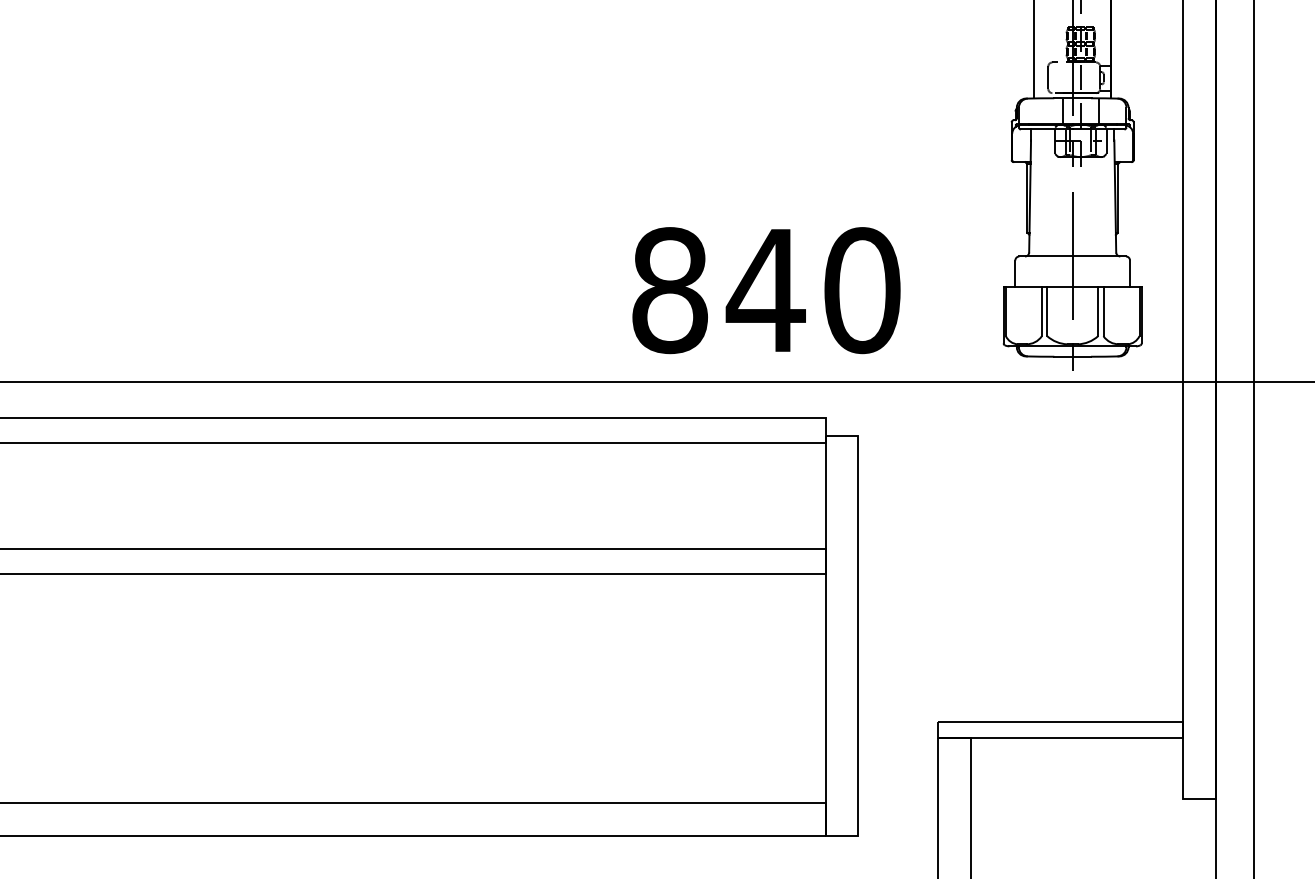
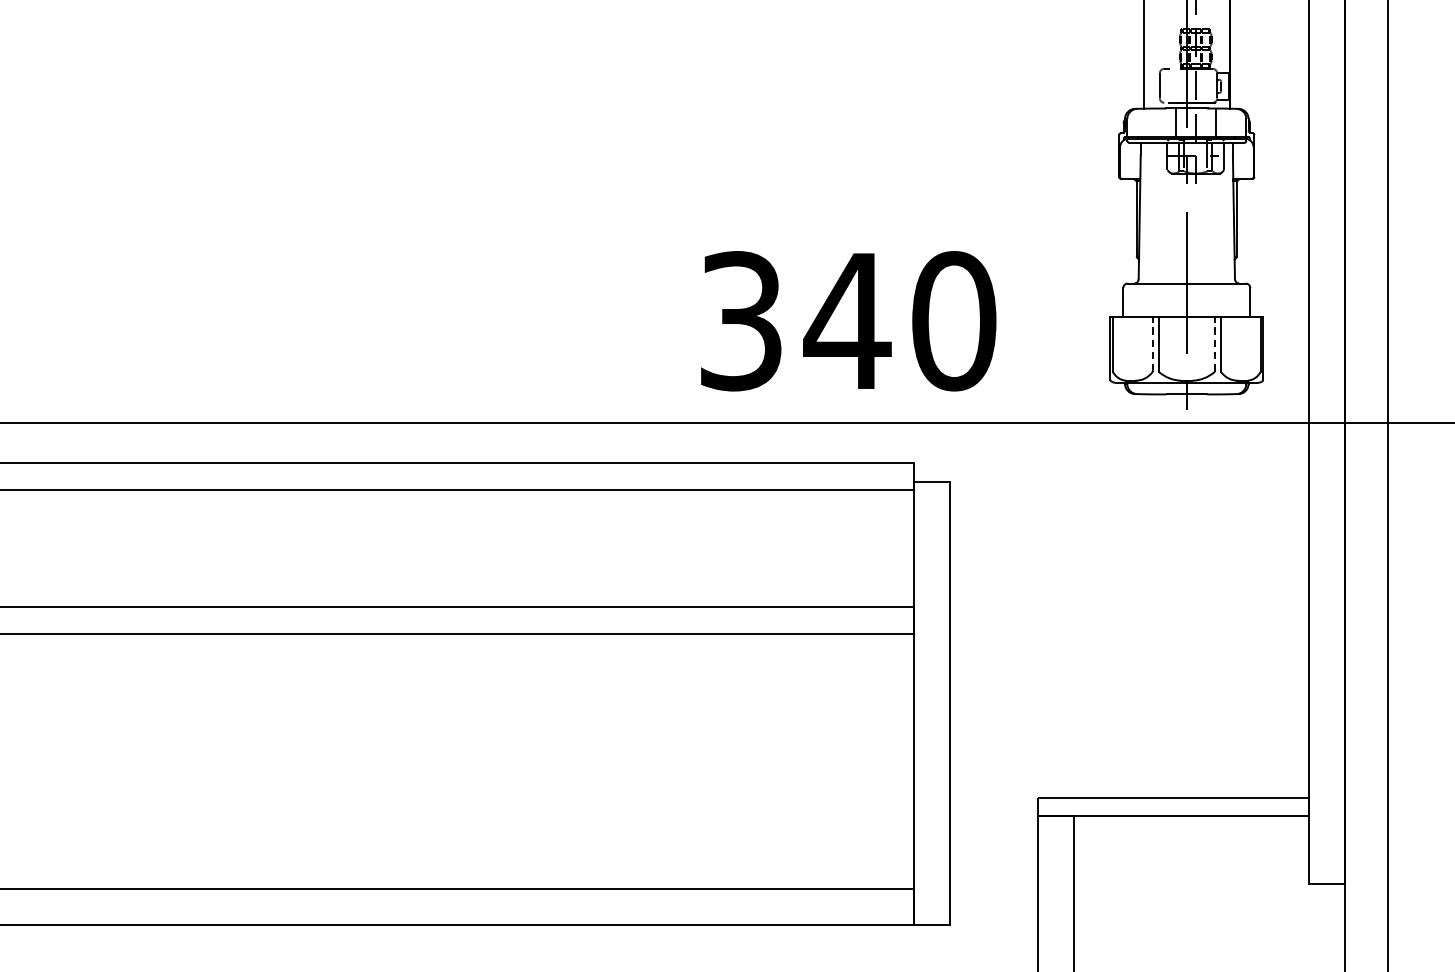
text: (669, 290) -> (740, 321), 840 -> 340
line: (1041, 311) -> (1152, 344), solid -> dashed
line: (1098, 311) -> (1215, 344), solid -> dashed

